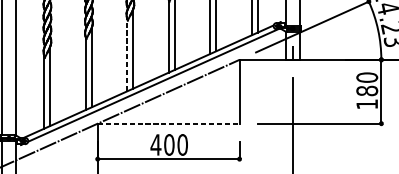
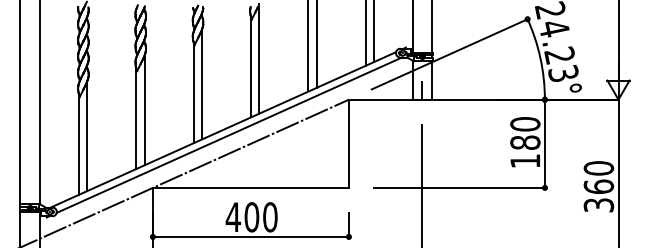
line: (127, 54) -> (193, 92), dashed -> solid
line: (169, 123) -> (251, 187), dashed -> solid

